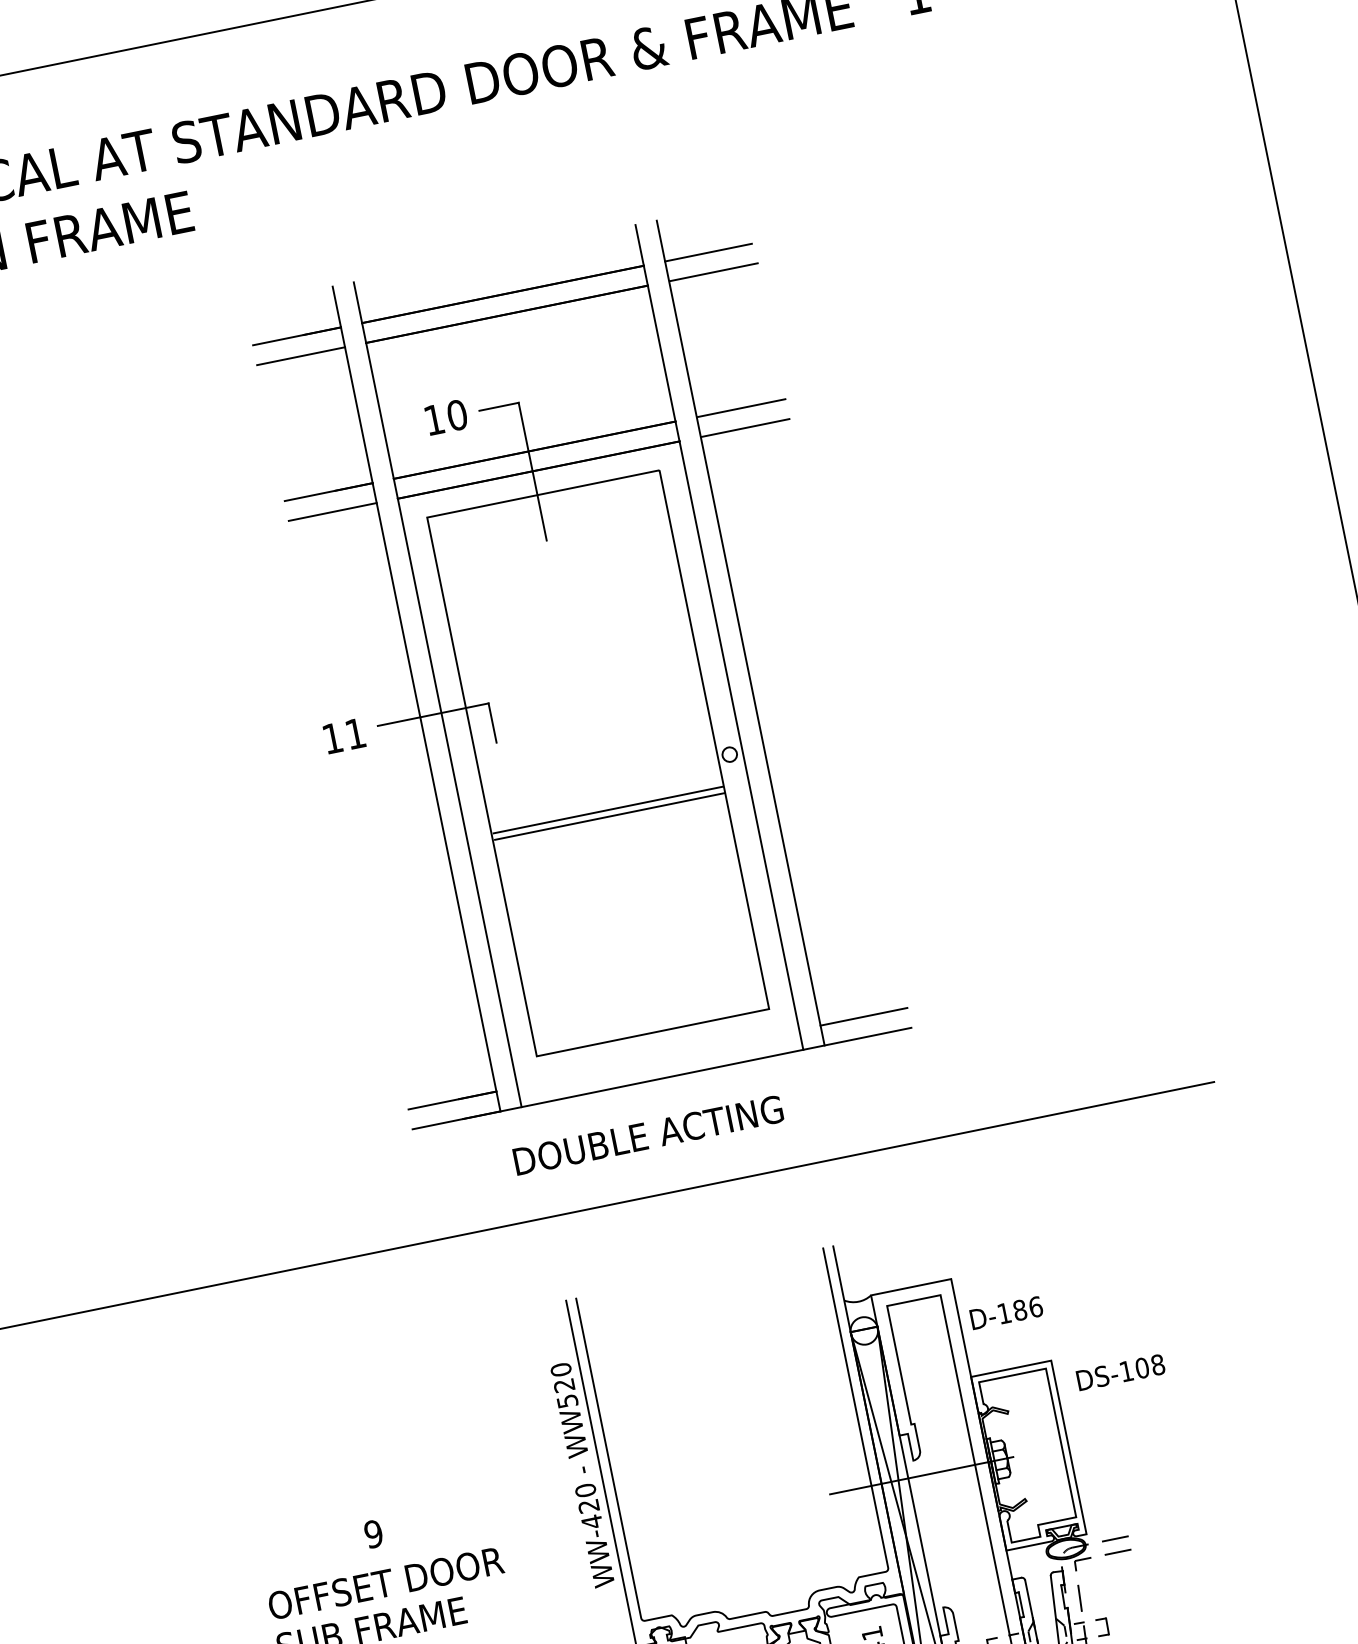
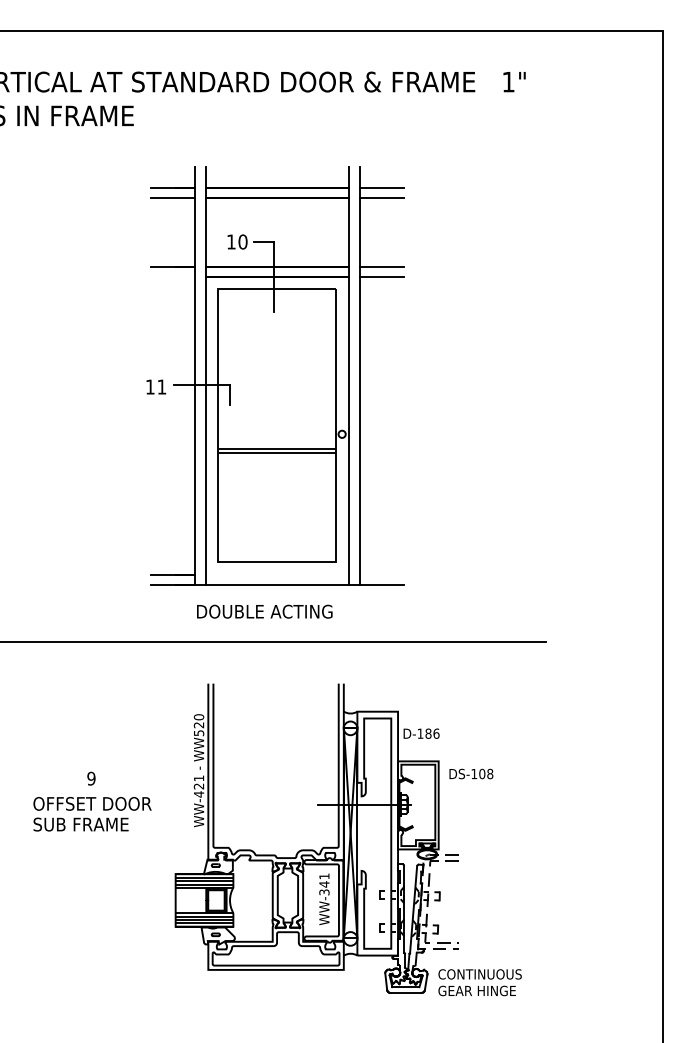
line: (332, 511) -> (172, 276), removed
line: (863, 1017) -> (381, 575), removed
text: (584, 1490) -> (198, 778), WW-420 -> WW-421

